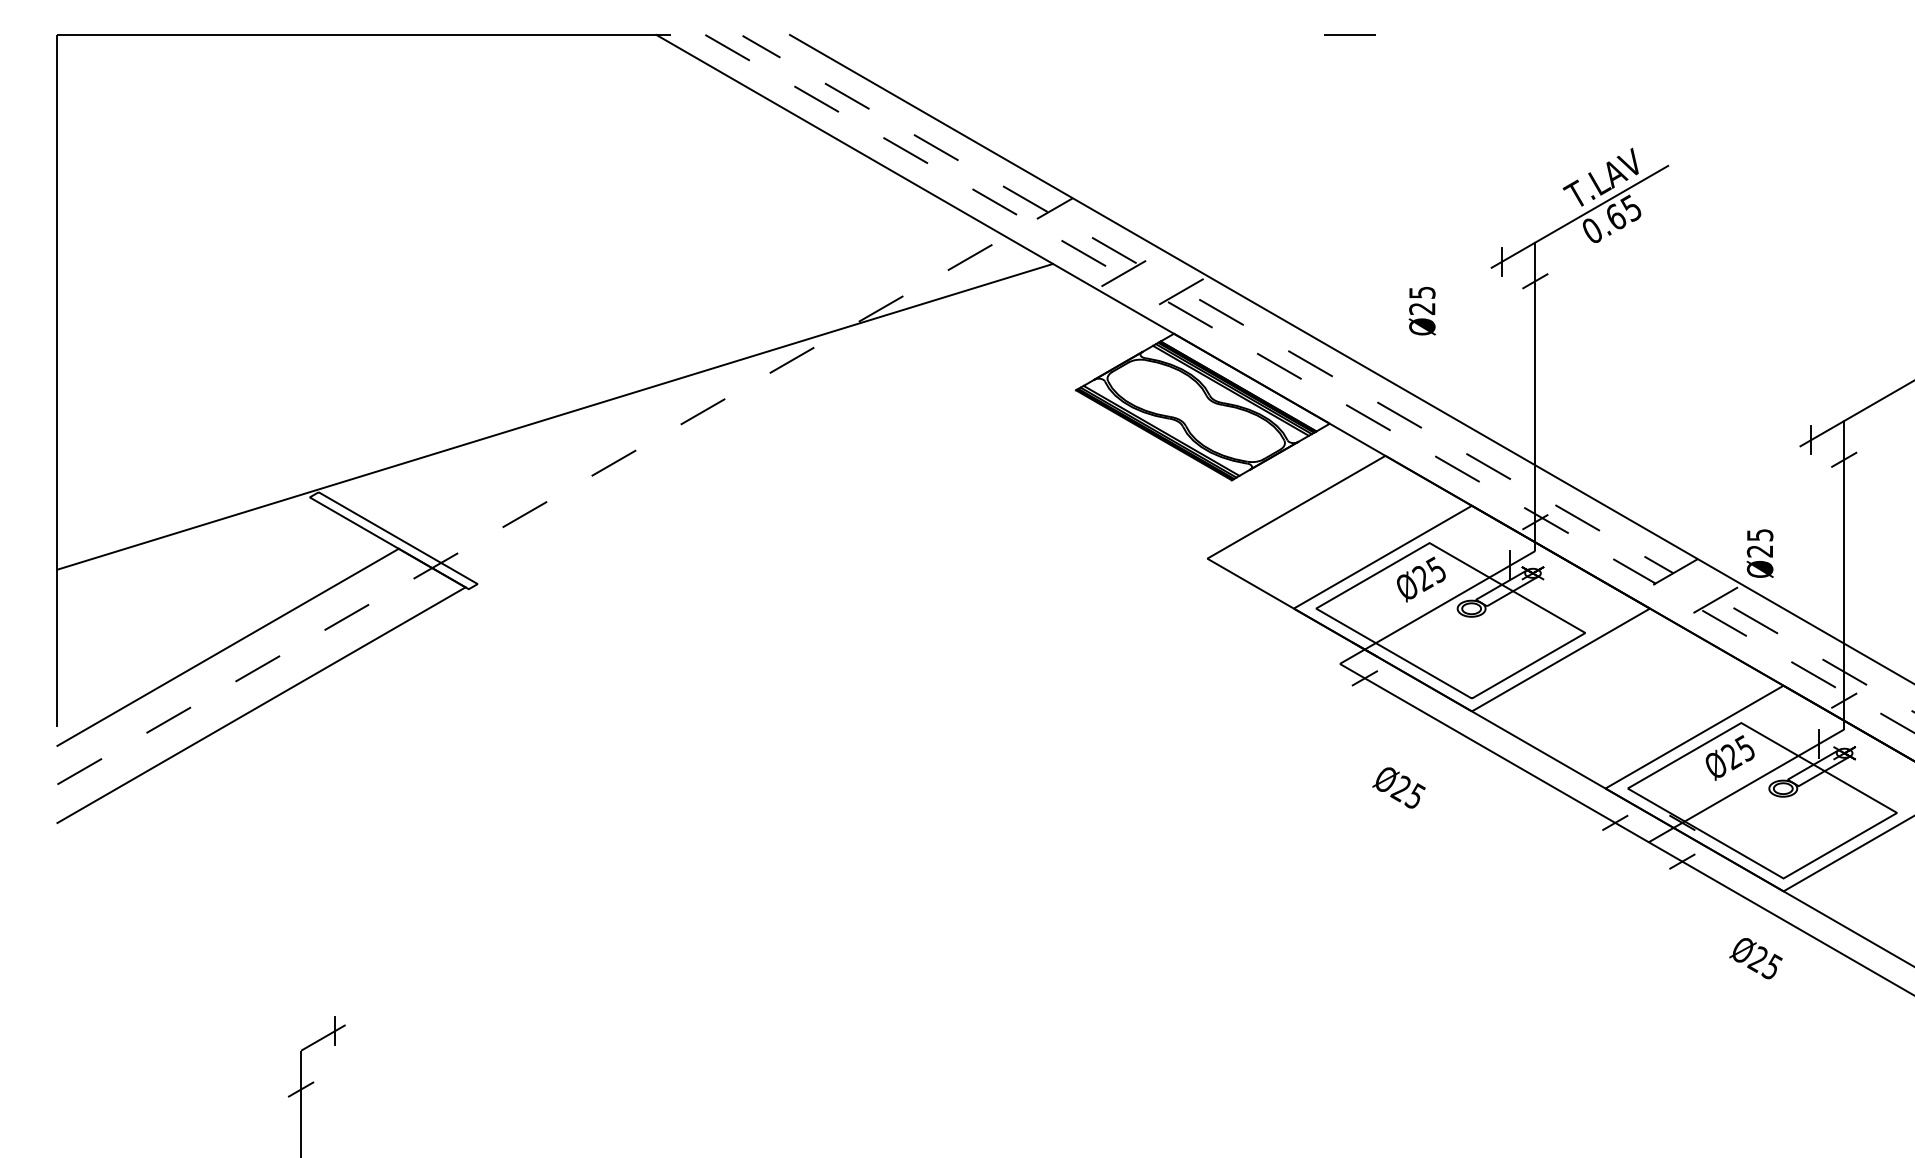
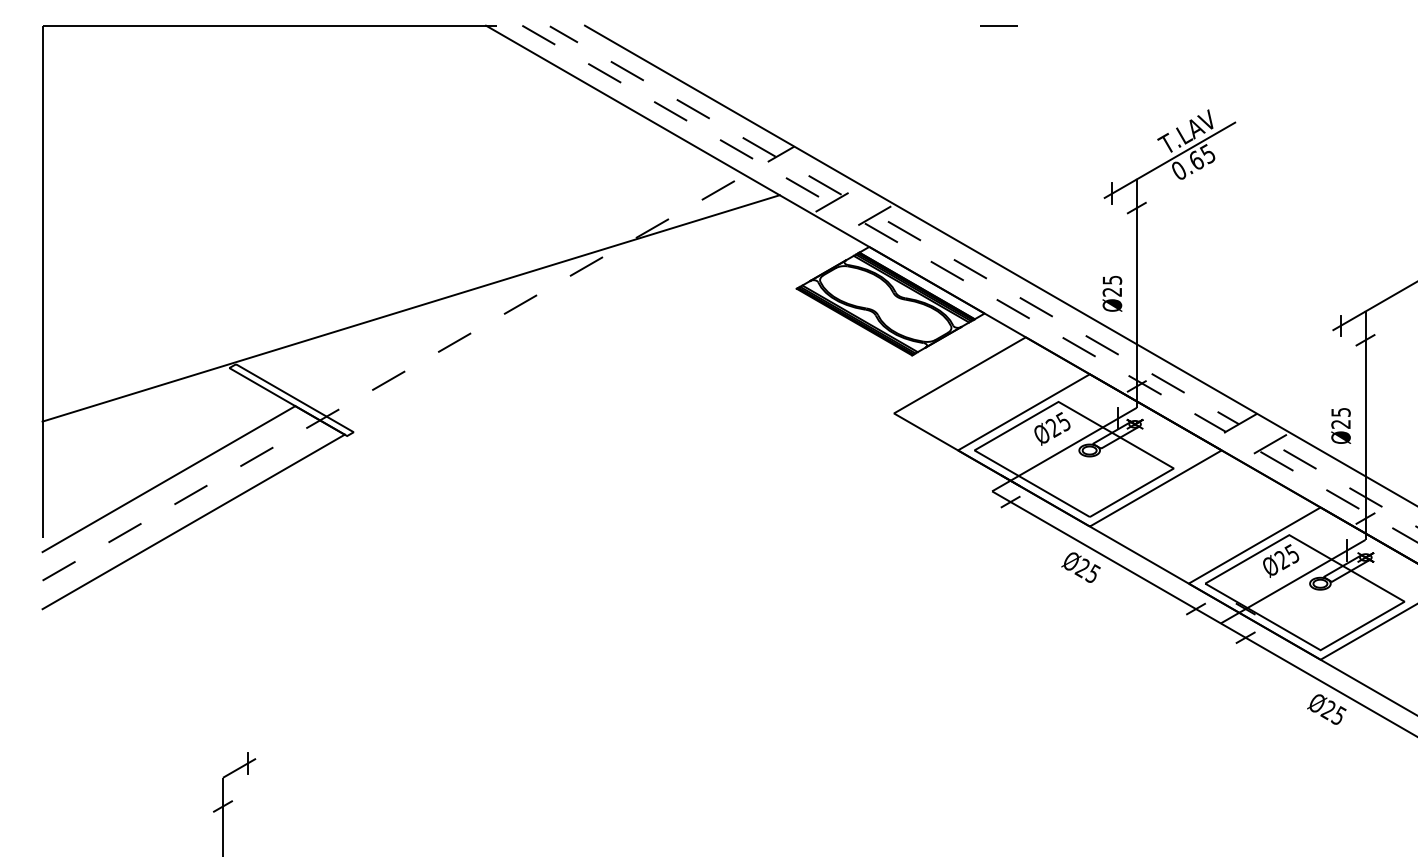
text: (1421, 311) -> (1111, 294), moved
text: (1759, 553) -> (1340, 425), moved
text: (1398, 787) -> (1080, 567), moved
text: (1755, 958) -> (1326, 709), moved

